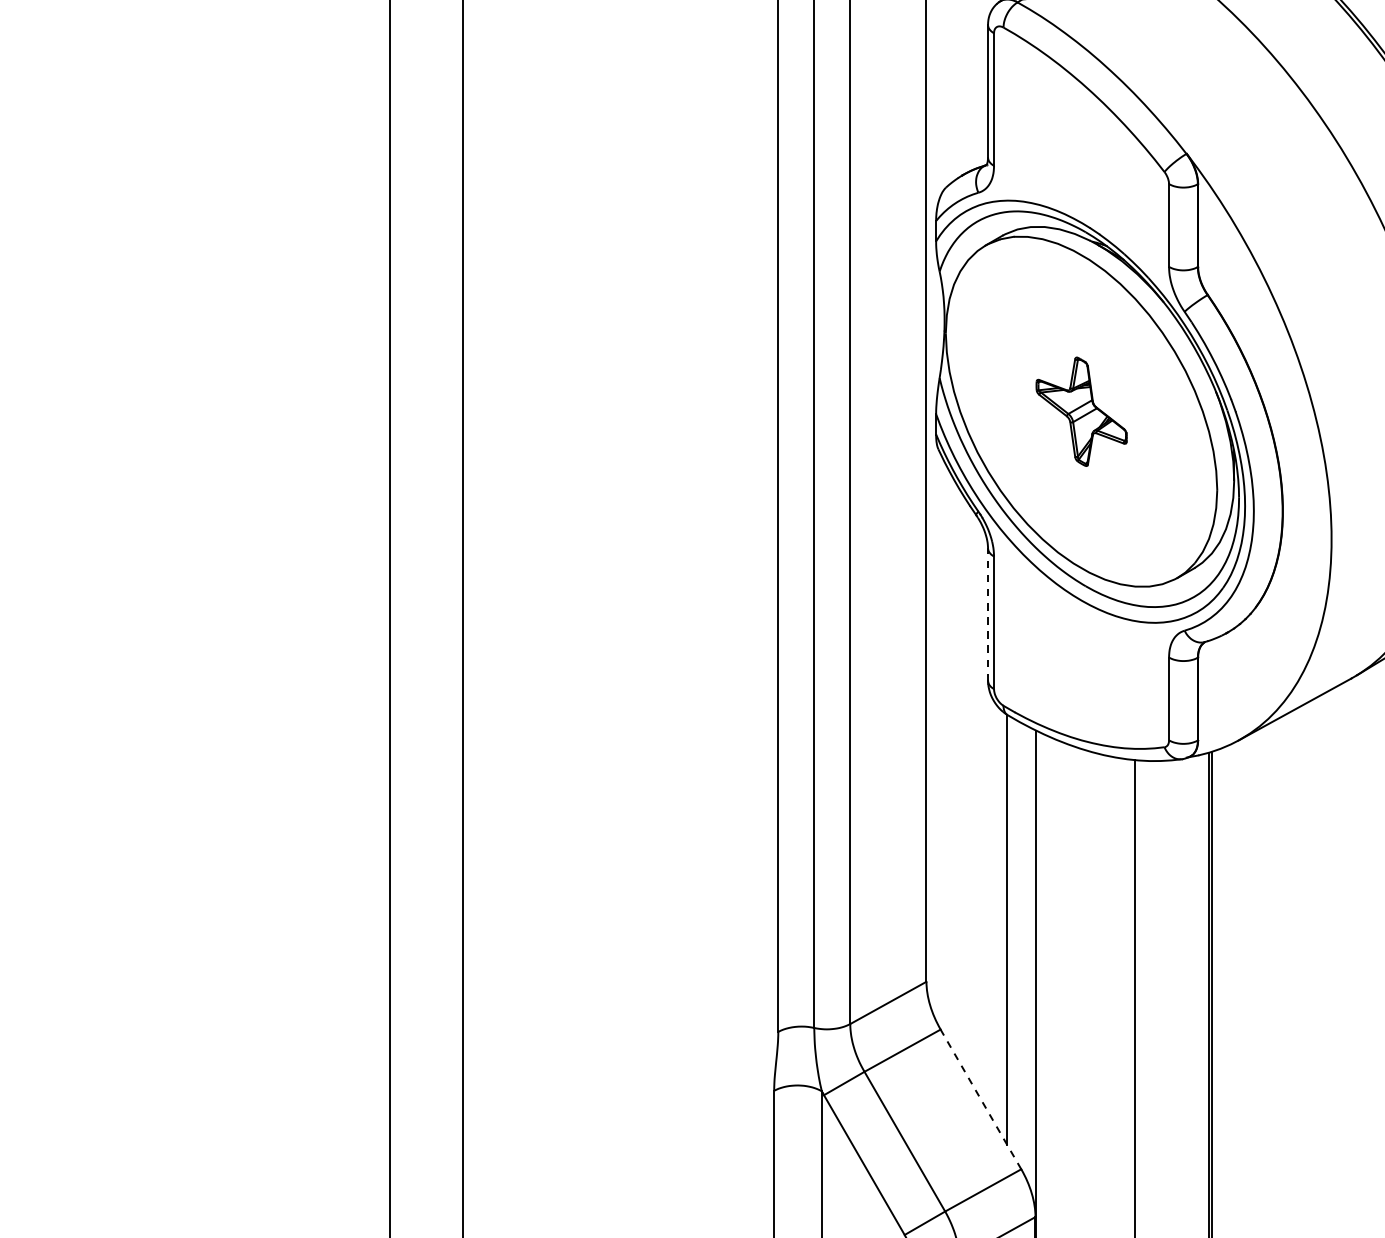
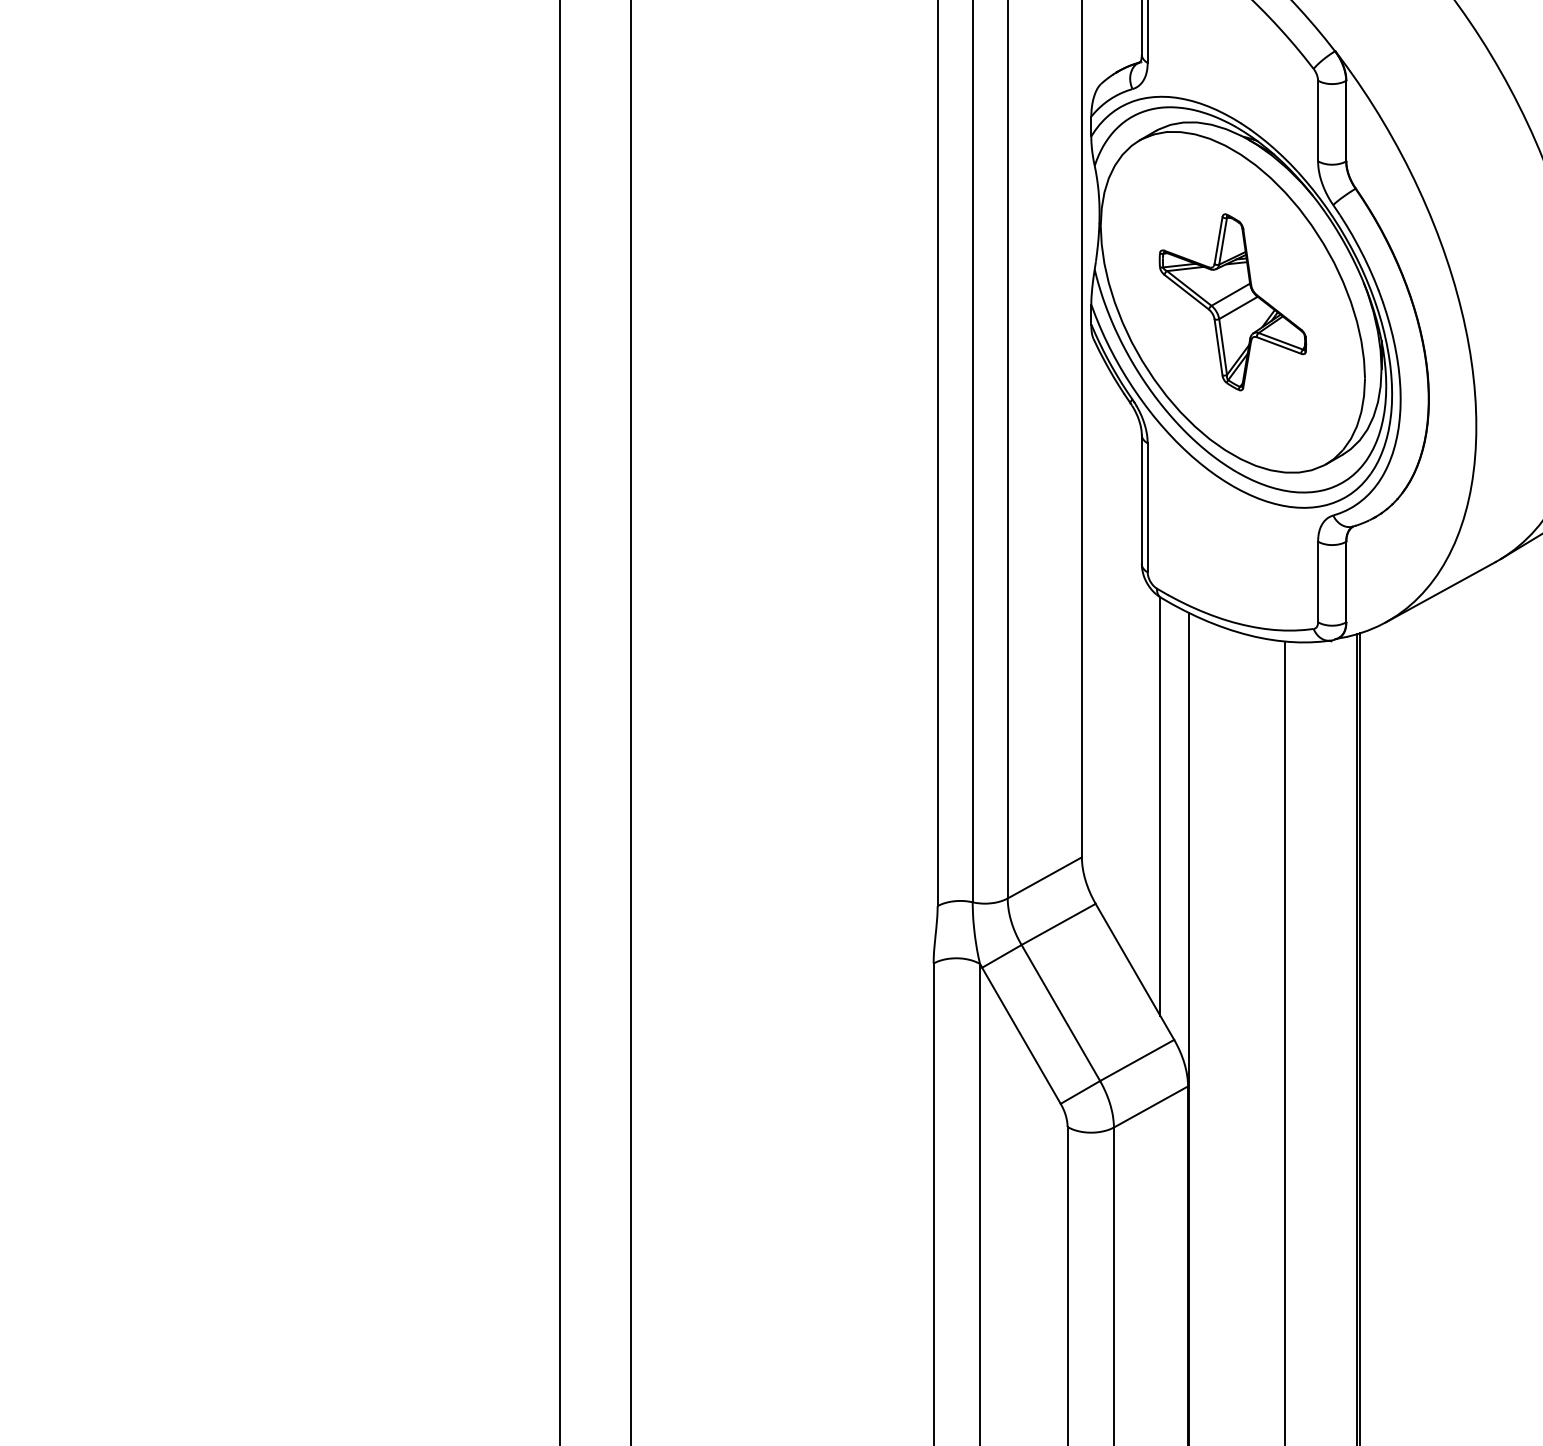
part: (1081, 411) -> (1232, 302), size x1.67
line: (987, 614) -> (1141, 499), dashed -> solid
line: (980, 1099) -> (1134, 971), dashed -> solid

